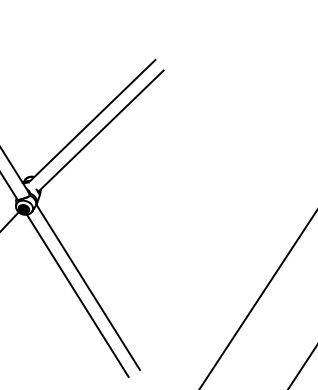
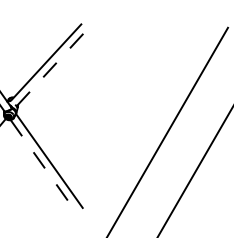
line: (100, 131) -> (51, 68), solid -> dashed
line: (77, 296) -> (43, 166), solid -> dashed

